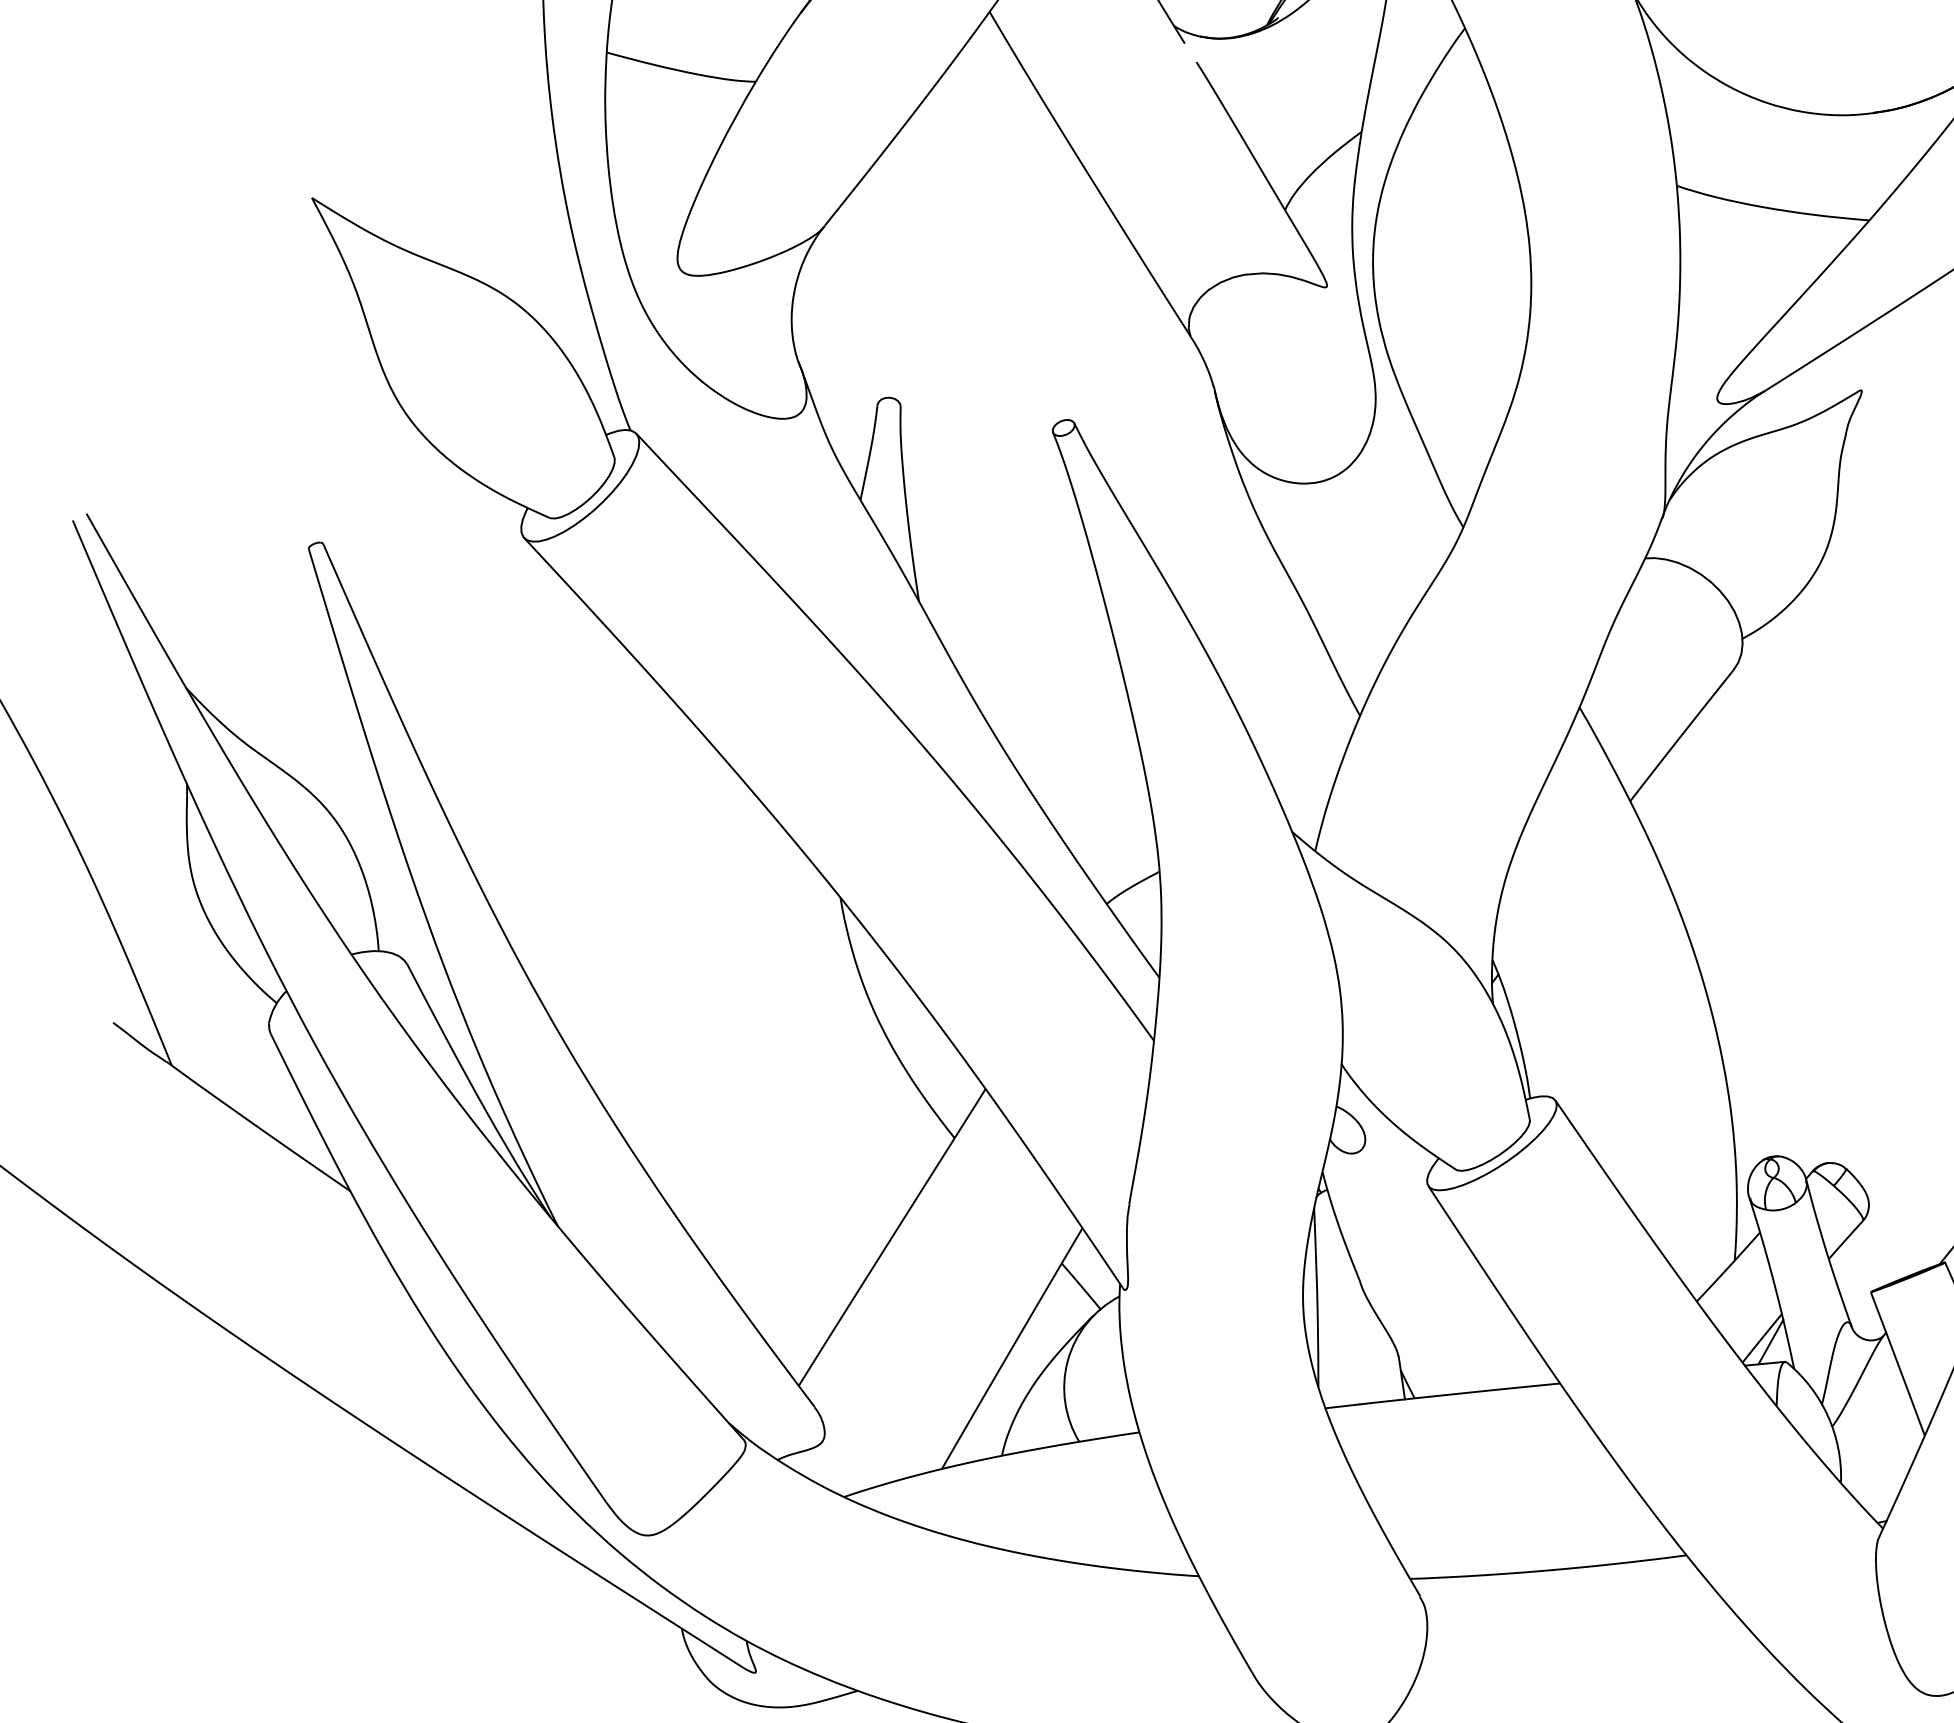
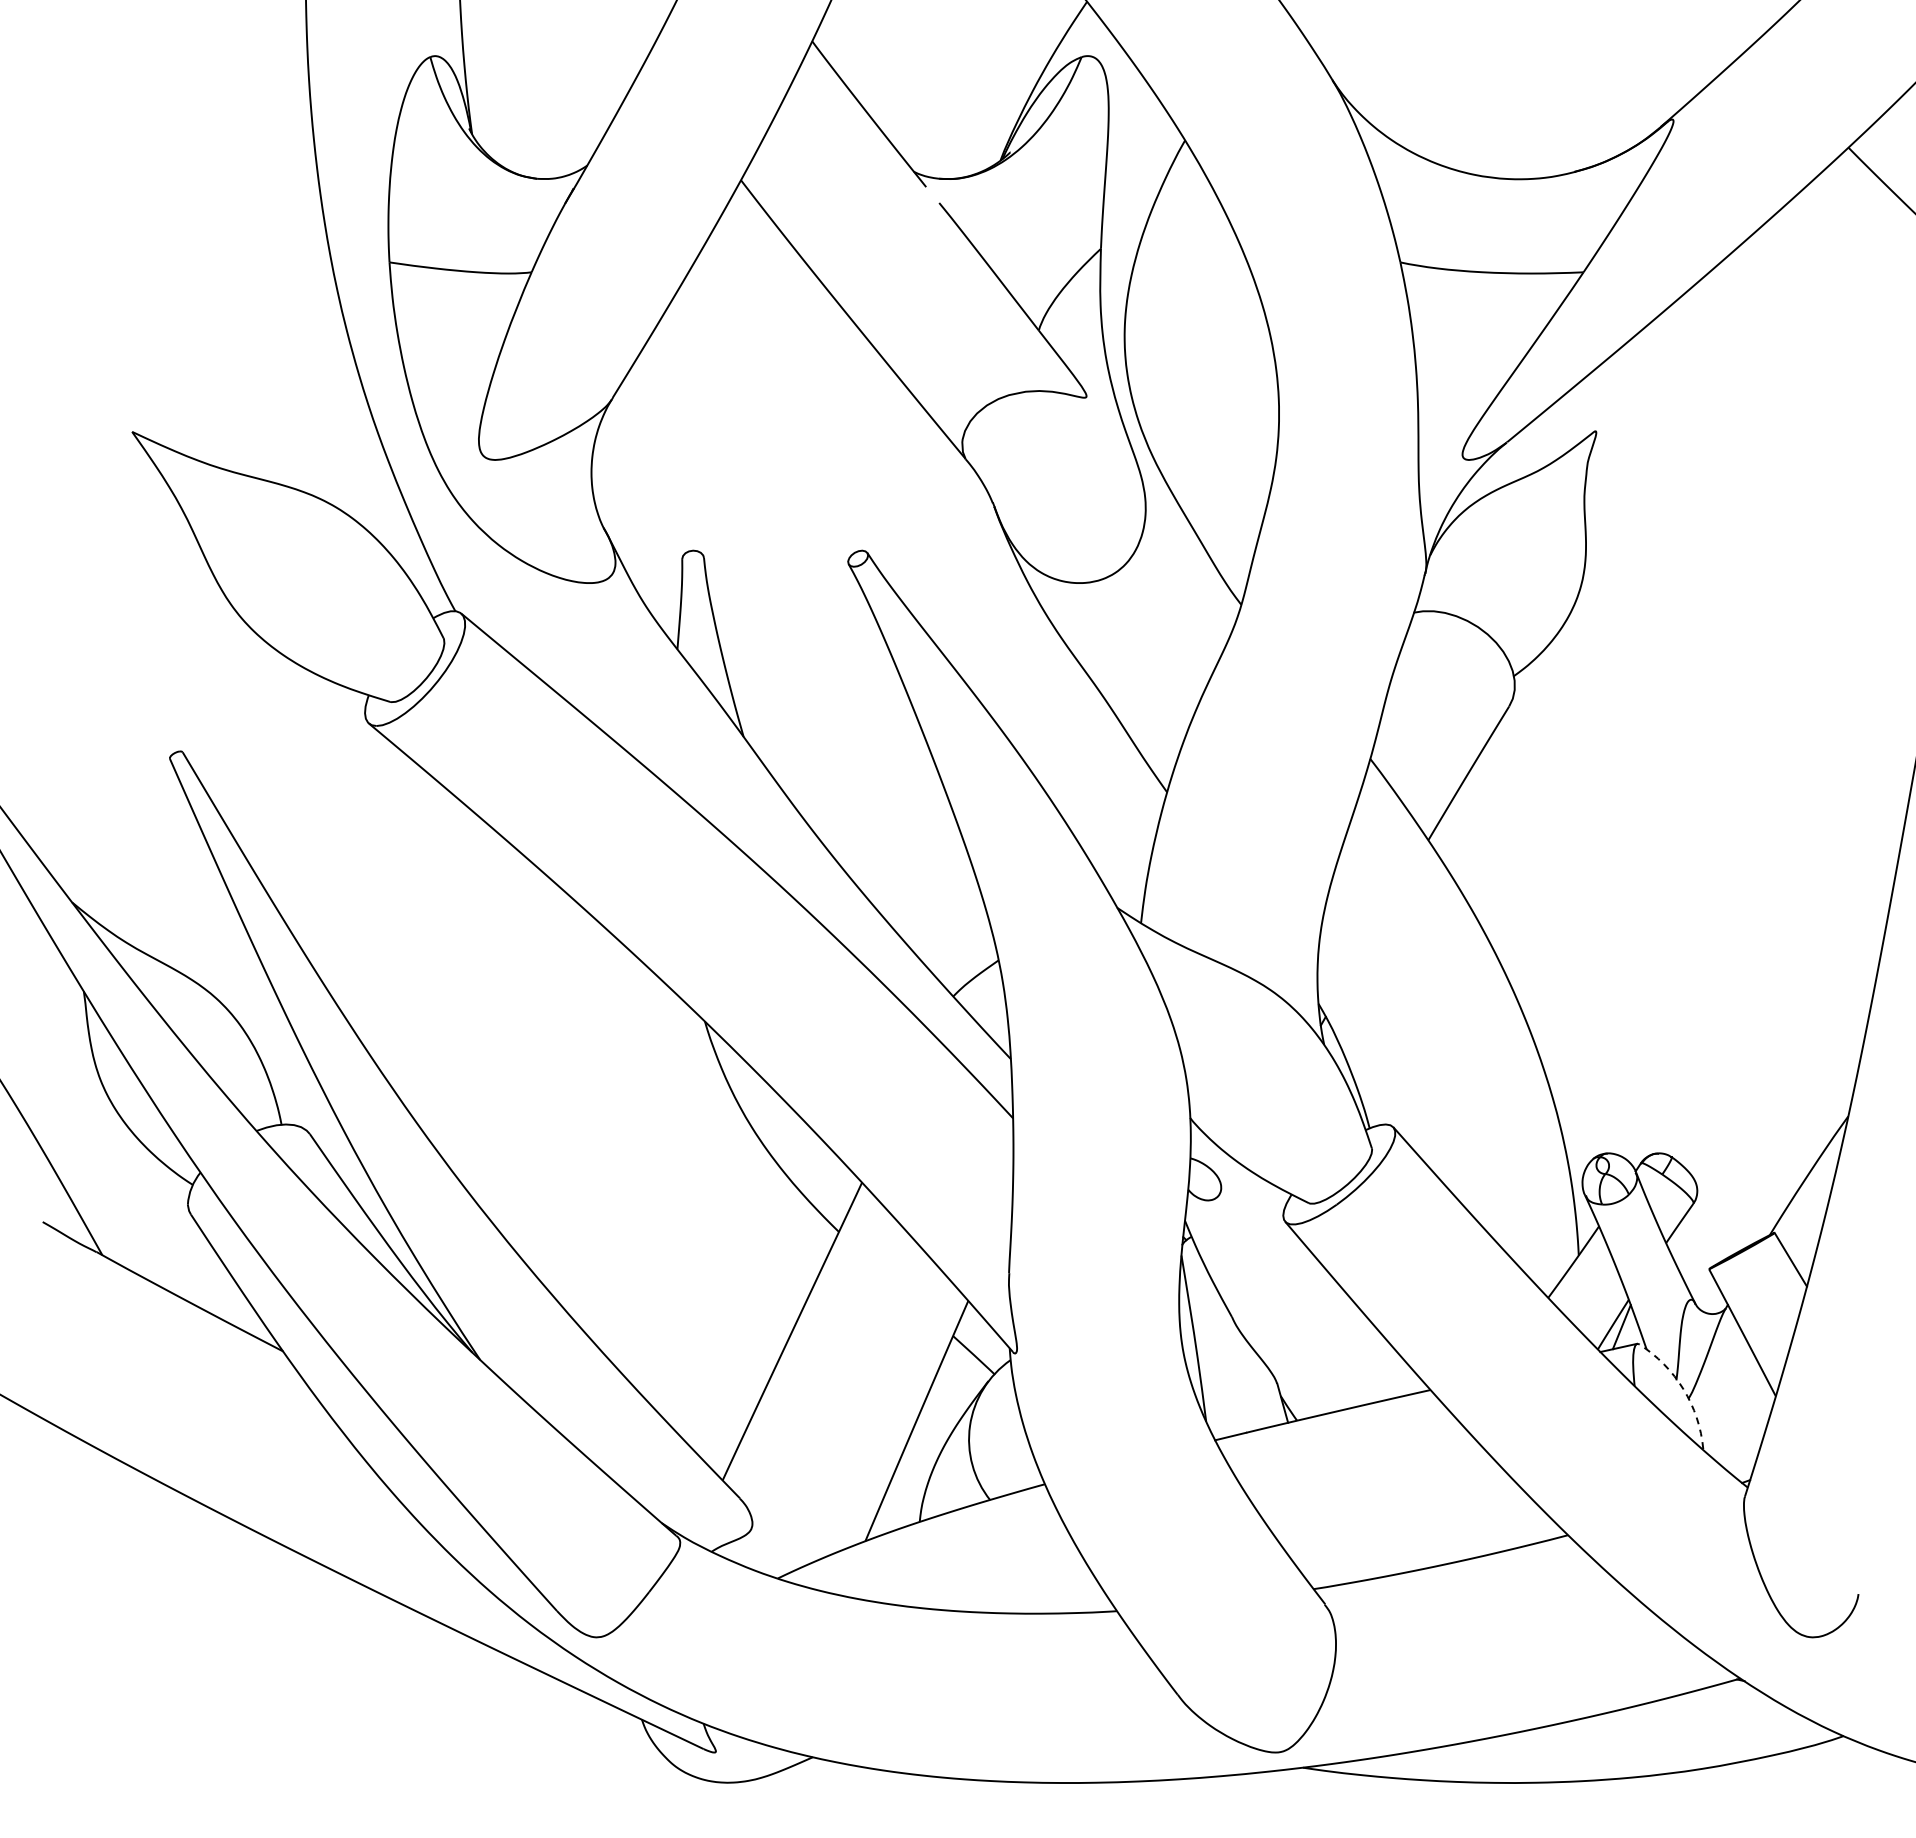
arc: (1827, 1416) -> (1683, 1389), solid -> dashed

